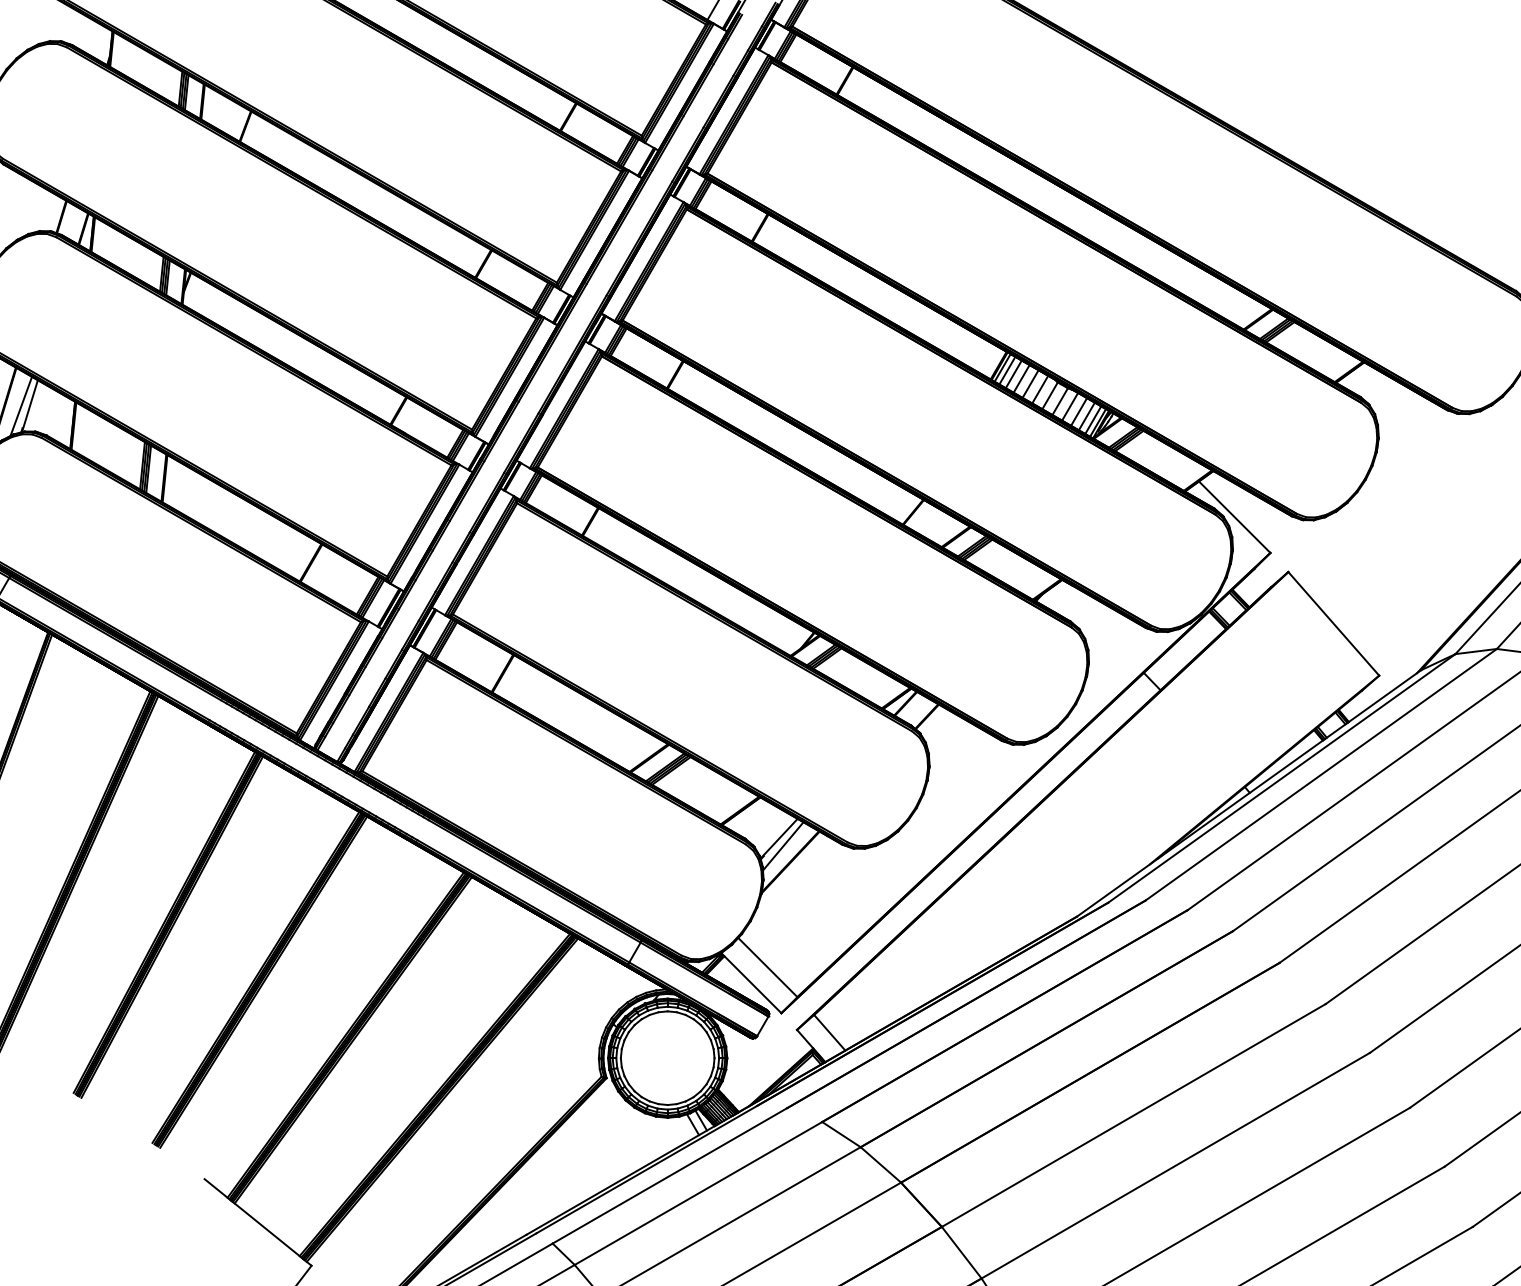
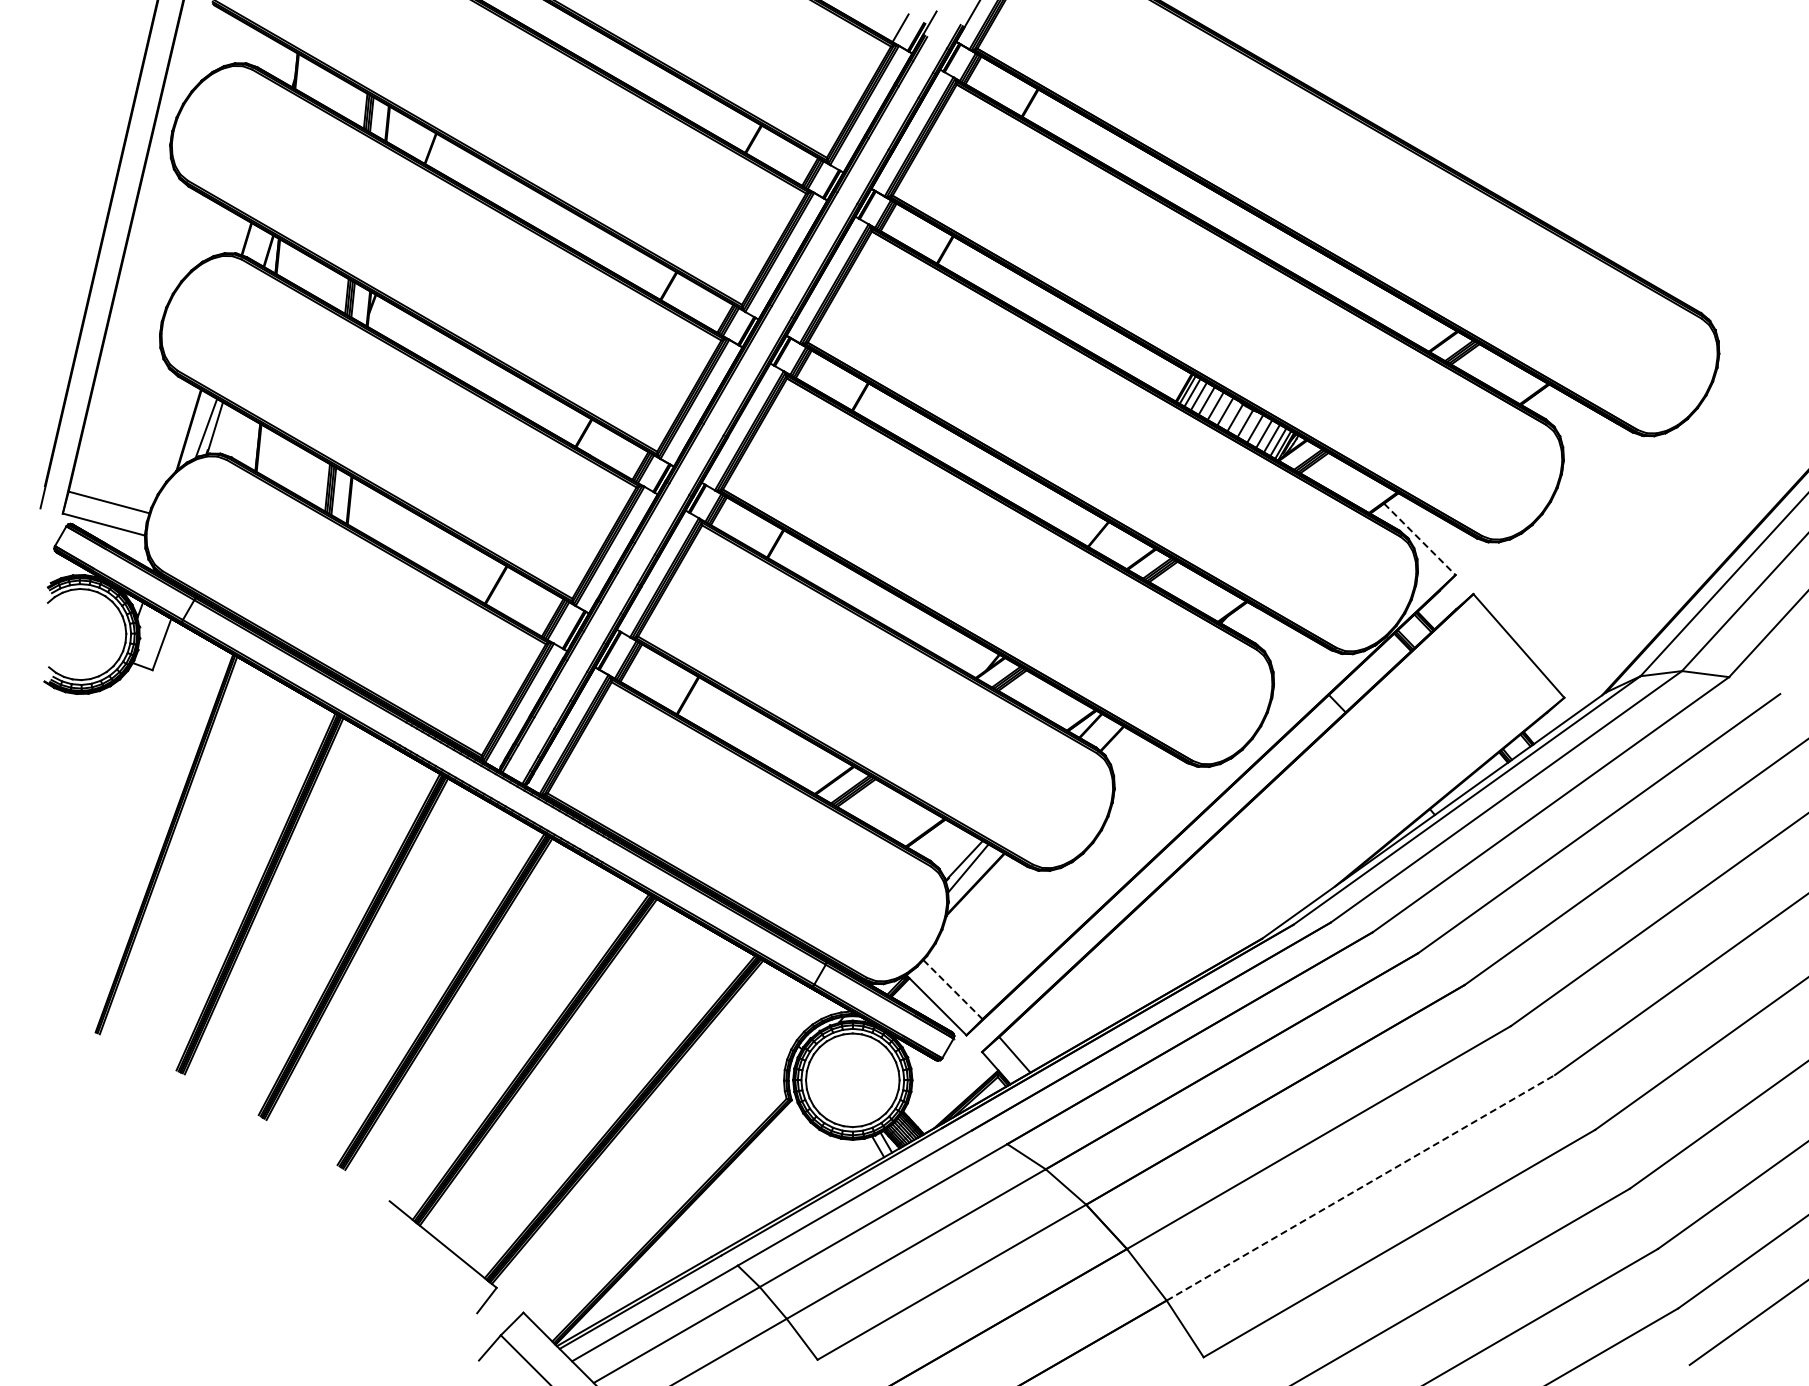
line: (1234, 517) -> (1419, 539), solid -> dashed
line: (768, 967) -> (953, 989), solid -> dashed
line: (1175, 1165) -> (1360, 1187), solid -> dashed

